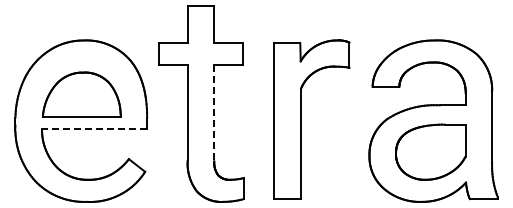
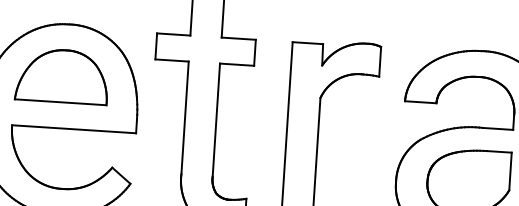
part: (81, 94) -> (62, 76), moved
line: (214, 113) -> (216, 120), dashed -> solid
line: (94, 128) -> (74, 128), dashed -> solid

